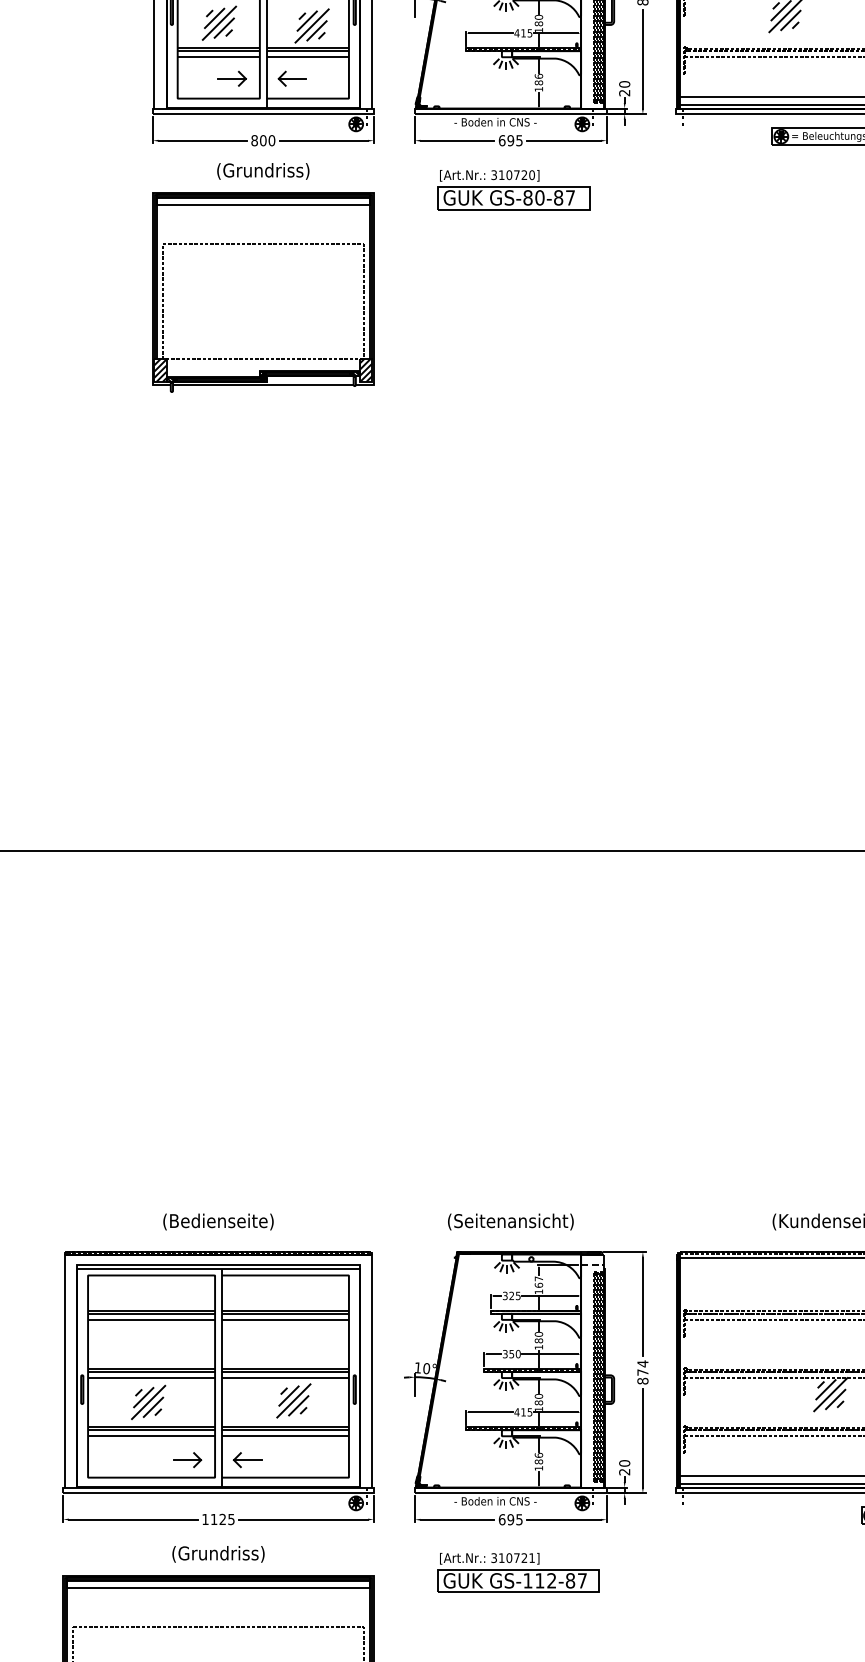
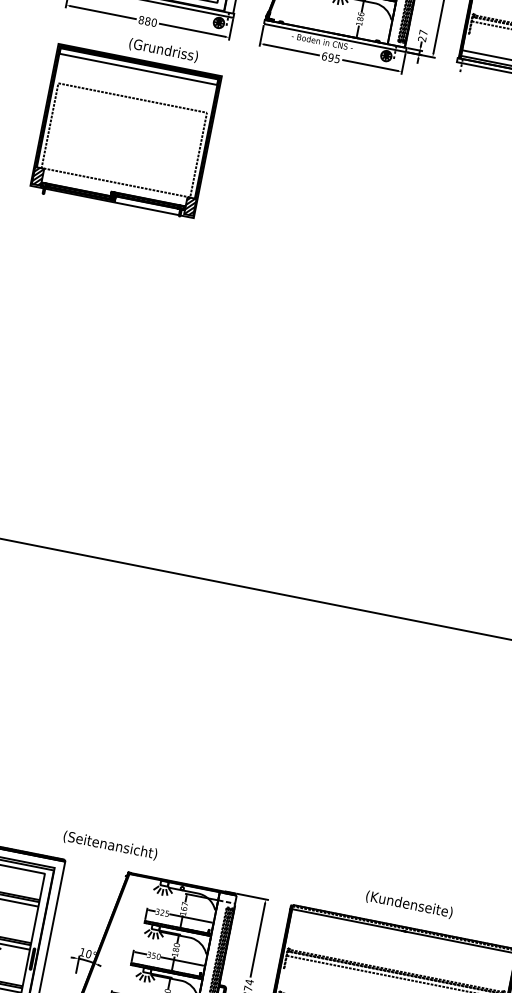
text: (624, 84) -> (423, 32), 20 -> 27
text: (263, 140) -> (148, 21), 800 -> 880
text: (263, 171) -> (163, 50), moved
part: (513, 190) -> (325, 94), removed
text: (510, 1221) -> (110, 845), moved

